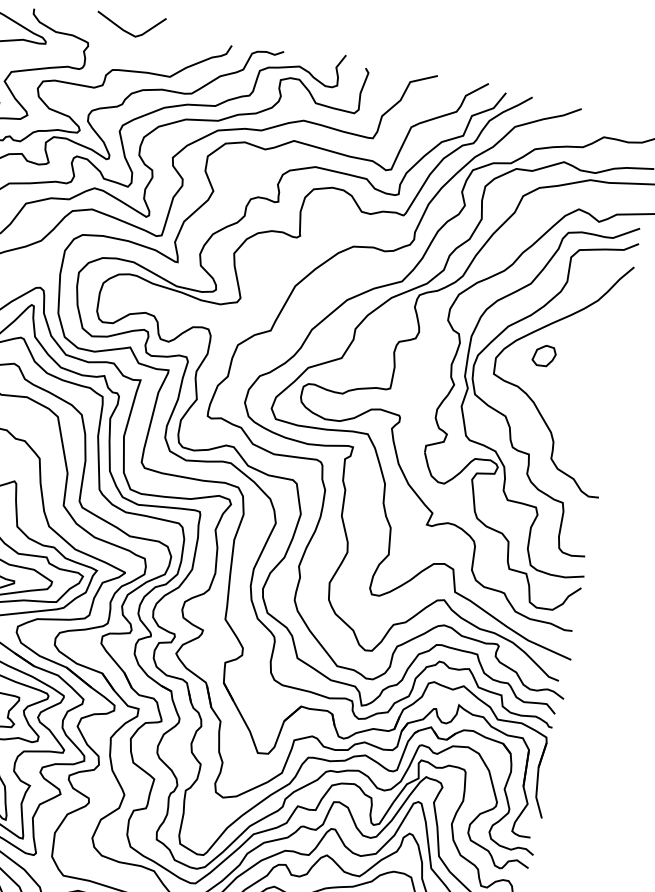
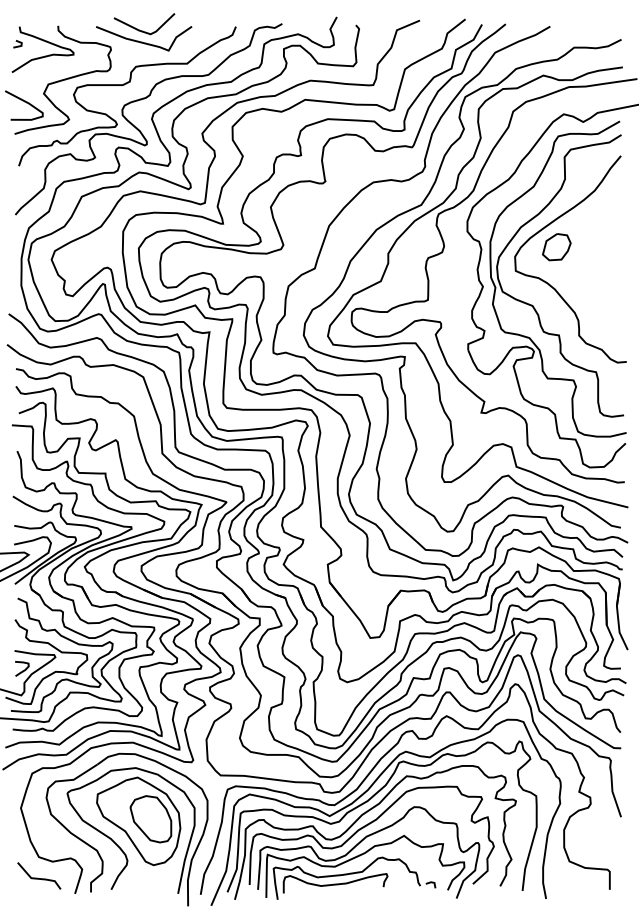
curve: (124, 43) -> (142, 41), added
part: (543, 356) -> (556, 247), size x1.43

